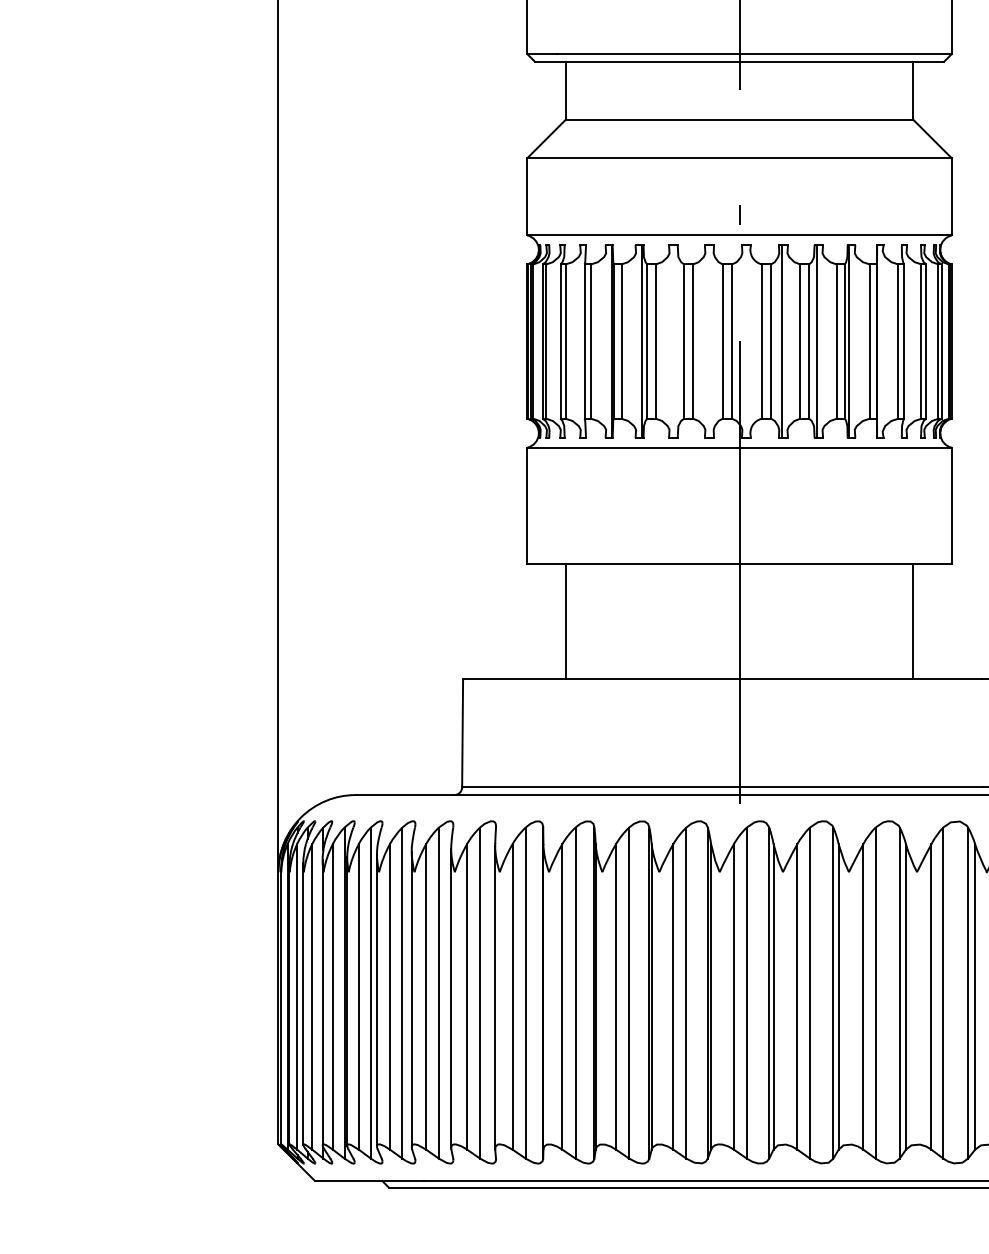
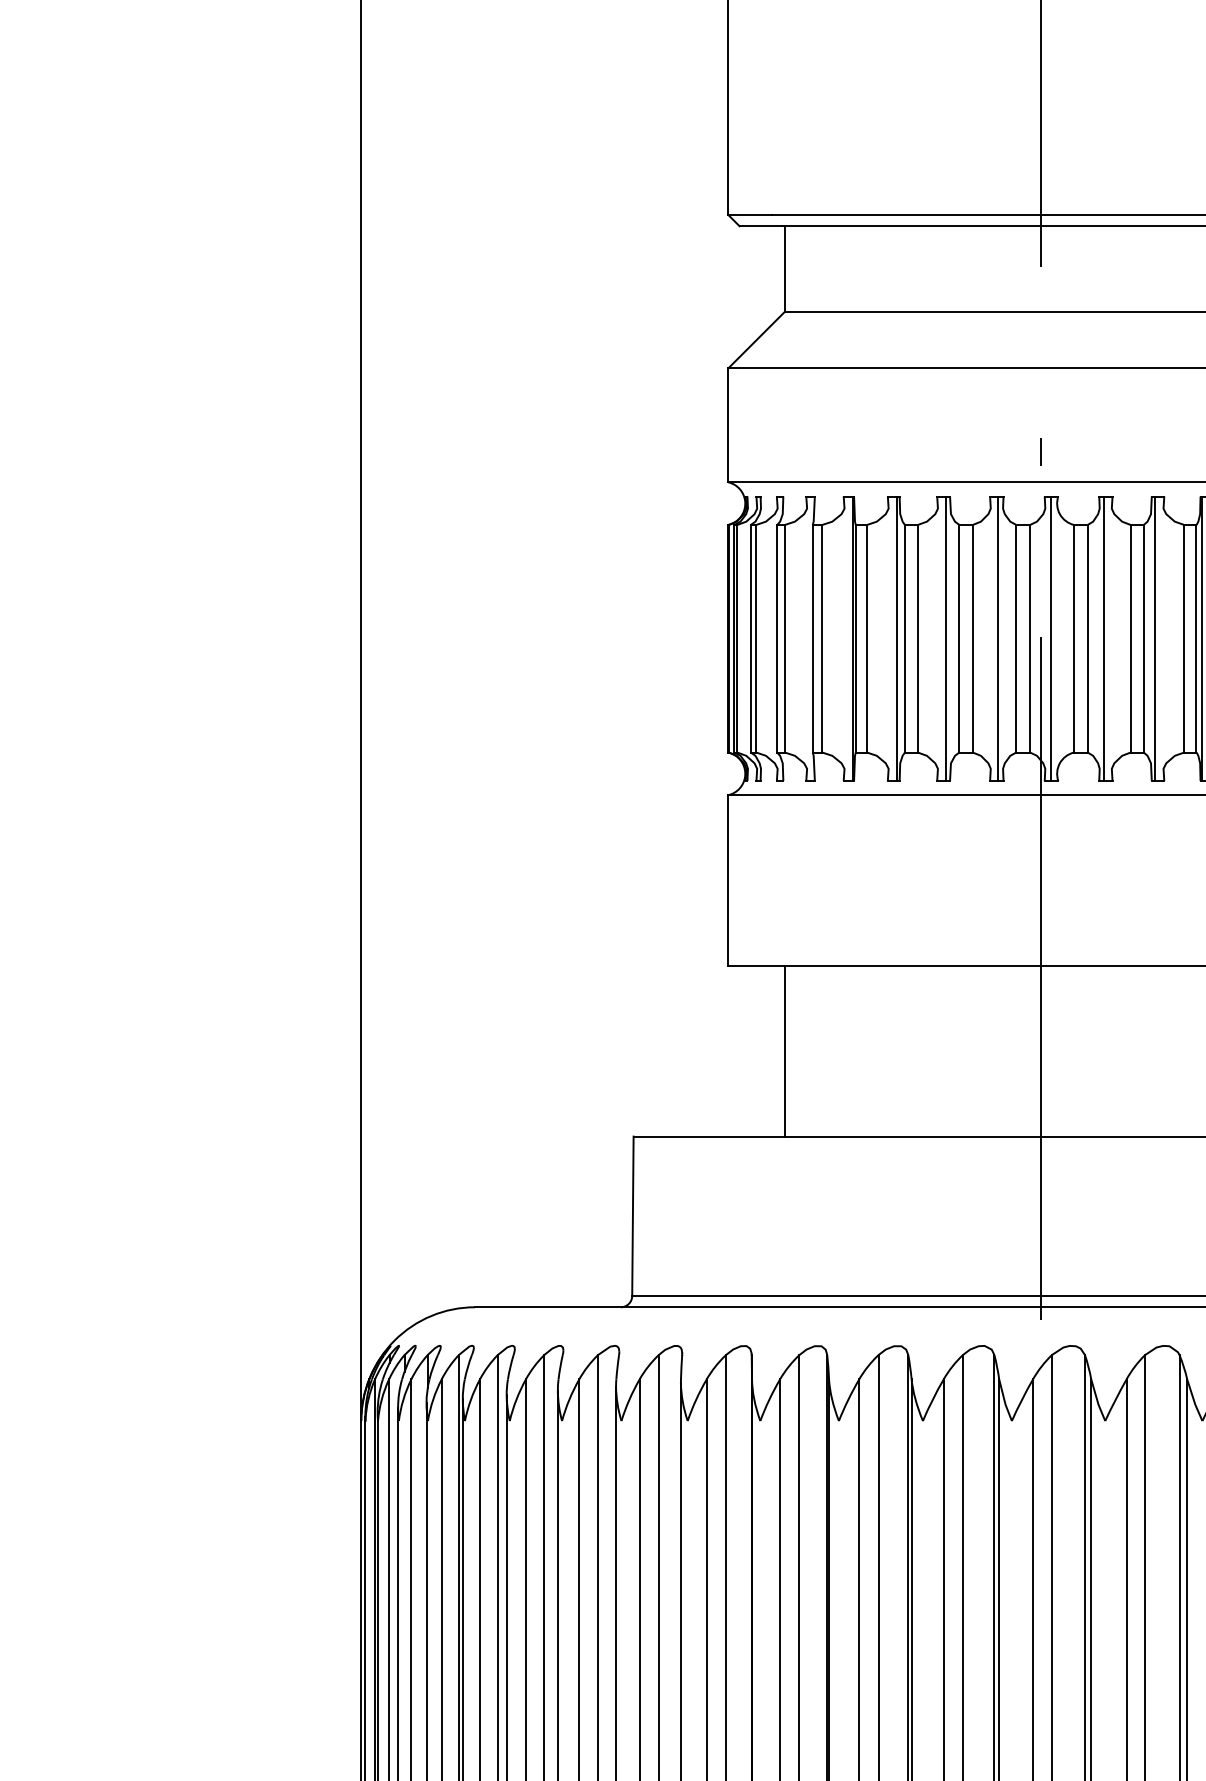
line: (674, 341) -> (945, 638), added
line: (710, 341) -> (998, 638), added
line: (746, 341) -> (1051, 638), added

